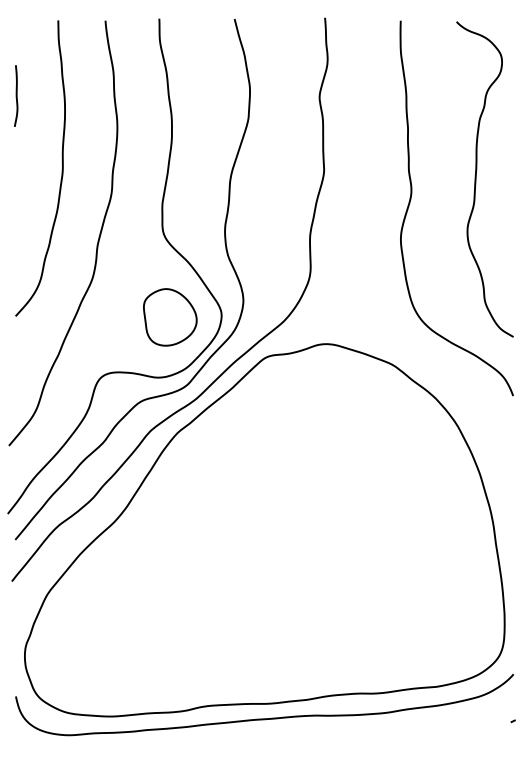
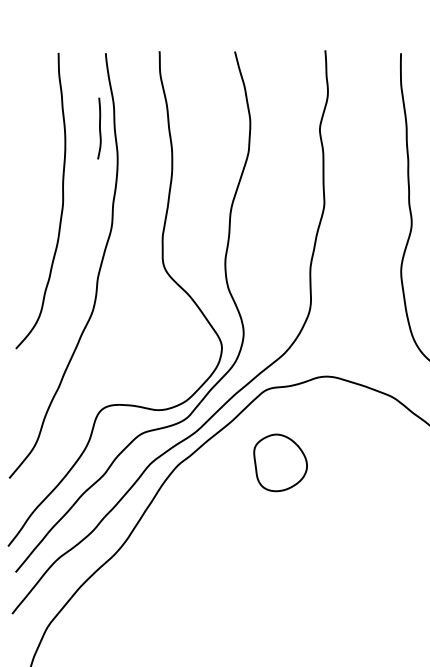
curve: (16, 95) -> (99, 128), moved
part: (170, 317) -> (280, 463), moved

